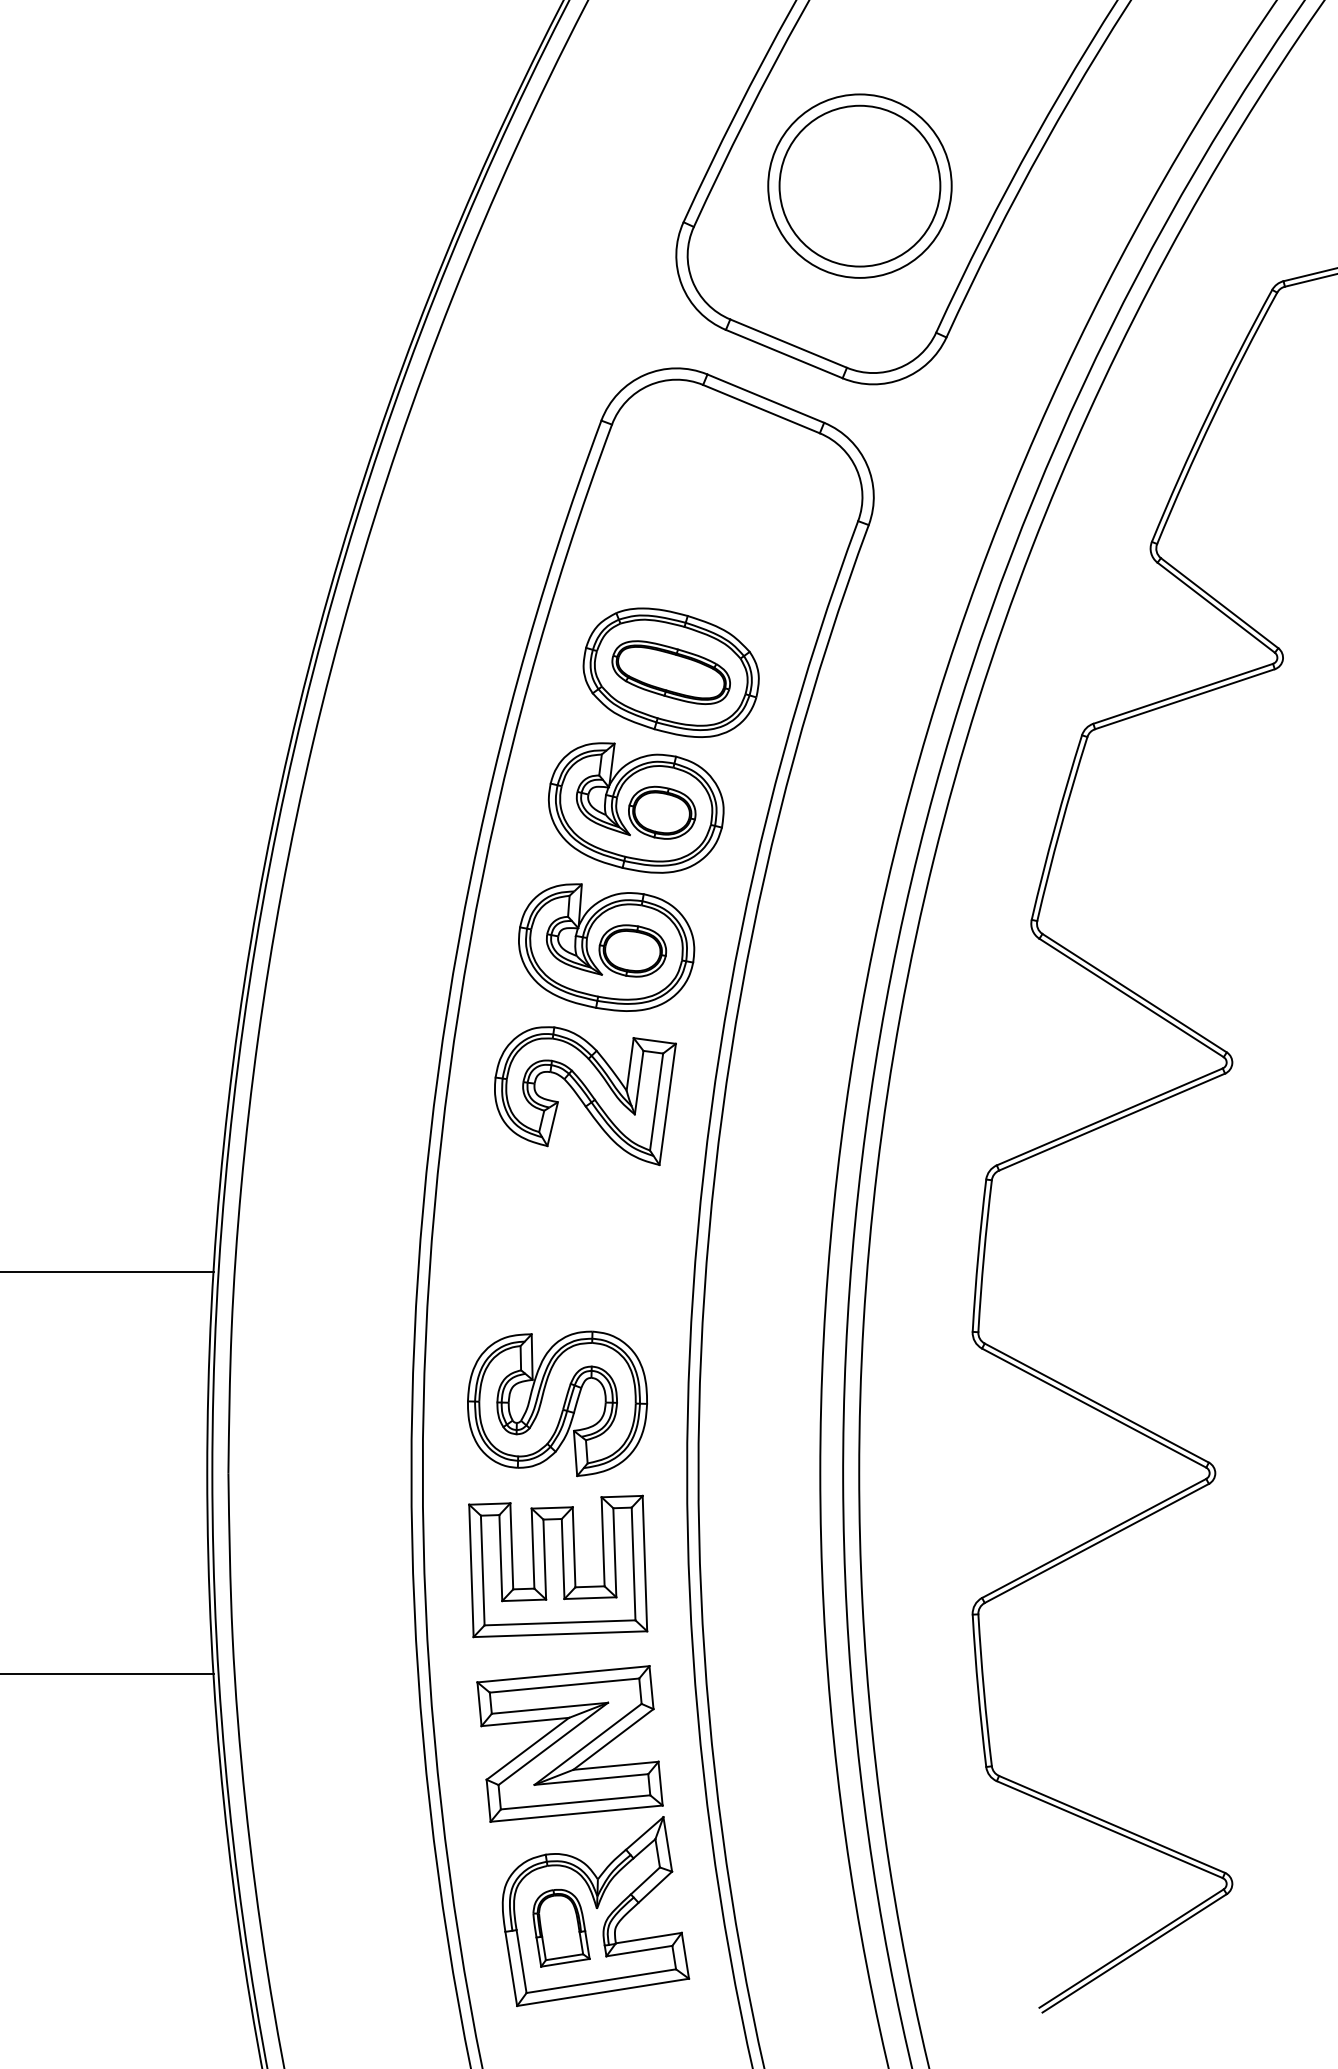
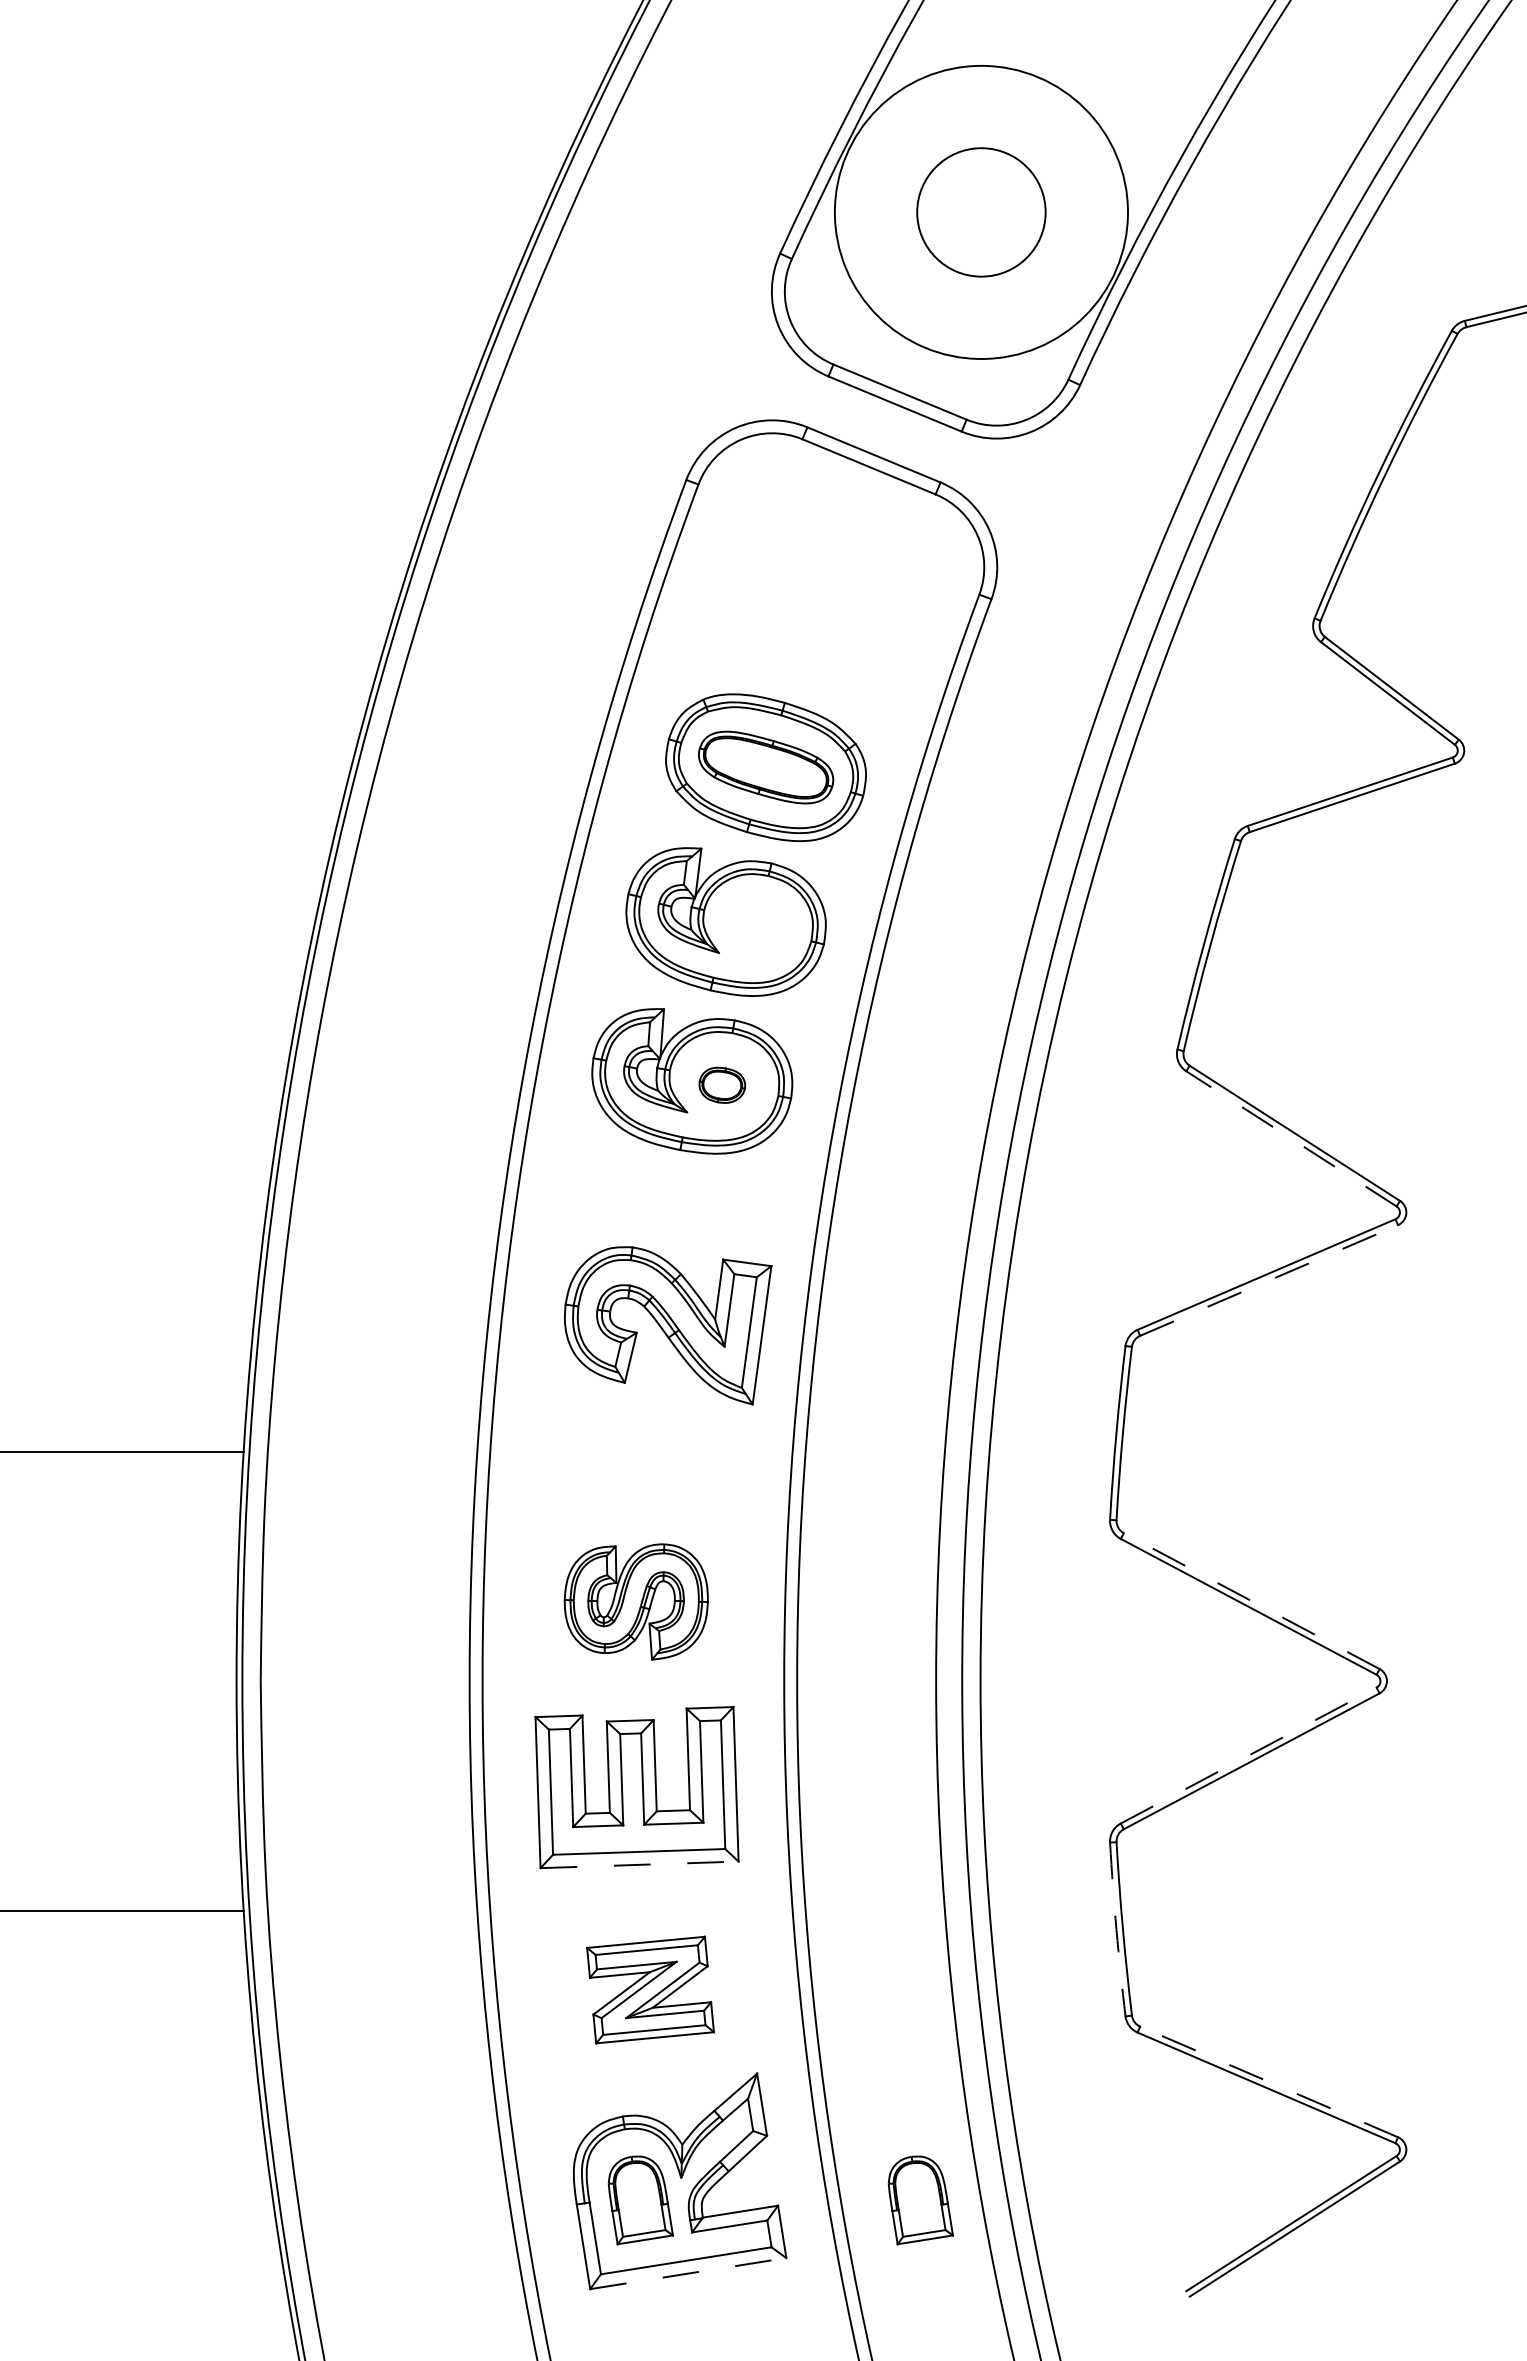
circle: (860, 186) -> (981, 212), size x0.7
circle: (860, 186) -> (981, 212), size x1.4
part: (661, 812) -> (755, 927), removed
part: (633, 951) -> (722, 1085), size x0.6
line: (1130, 997) -> (1290, 1138), solid -> dashed
part: (585, 1095) -> (668, 1325), moved
line: (1112, 1122) -> (1269, 1280), solid -> dashed
part: (557, 1403) -> (636, 1601), size x0.7
line: (1096, 1403) -> (1251, 1601), solid -> dashed
line: (1094, 1538) -> (1248, 1755), solid -> dashed
line: (561, 1633) -> (640, 1864), solid -> dashed
arc: (978, 1690) -> (1116, 1929), solid -> dashed
part: (569, 1743) -> (650, 1989), size x0.6
line: (1111, 1824) -> (1268, 2081), solid -> dashed
part: (806, 1928) -> (920, 2200), added
line: (603, 1992) -> (688, 2273), solid -> dashed

